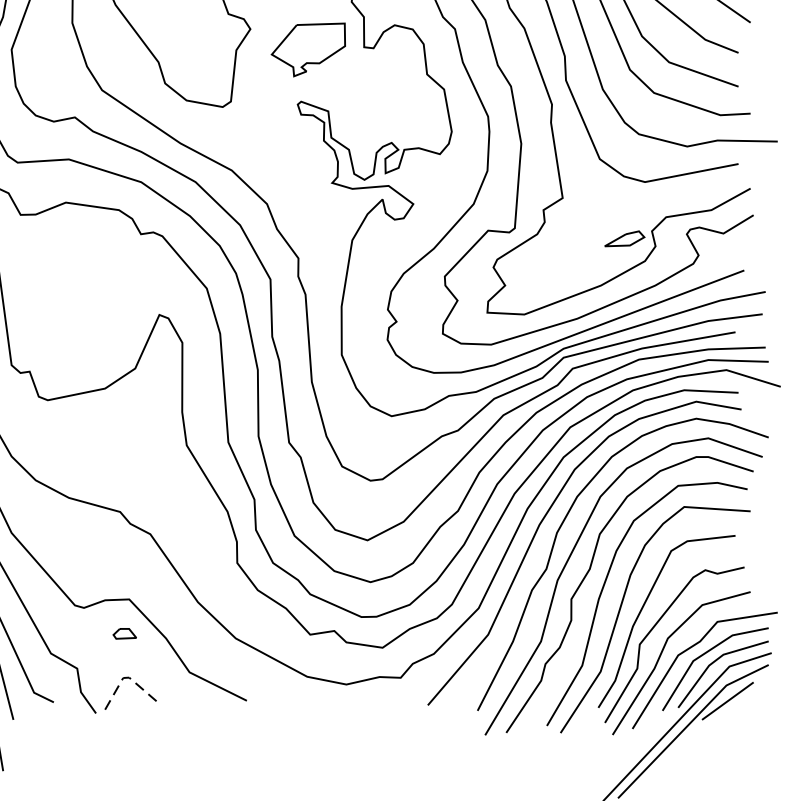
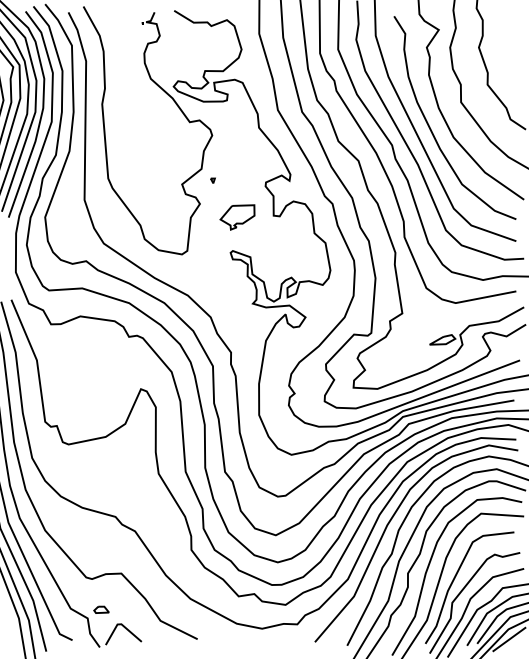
part: (308, 50) -> (237, 217), size x0.71
part: (124, 633) -> (101, 609), moved
line: (129, 677) -> (121, 624), dashed -> solid

